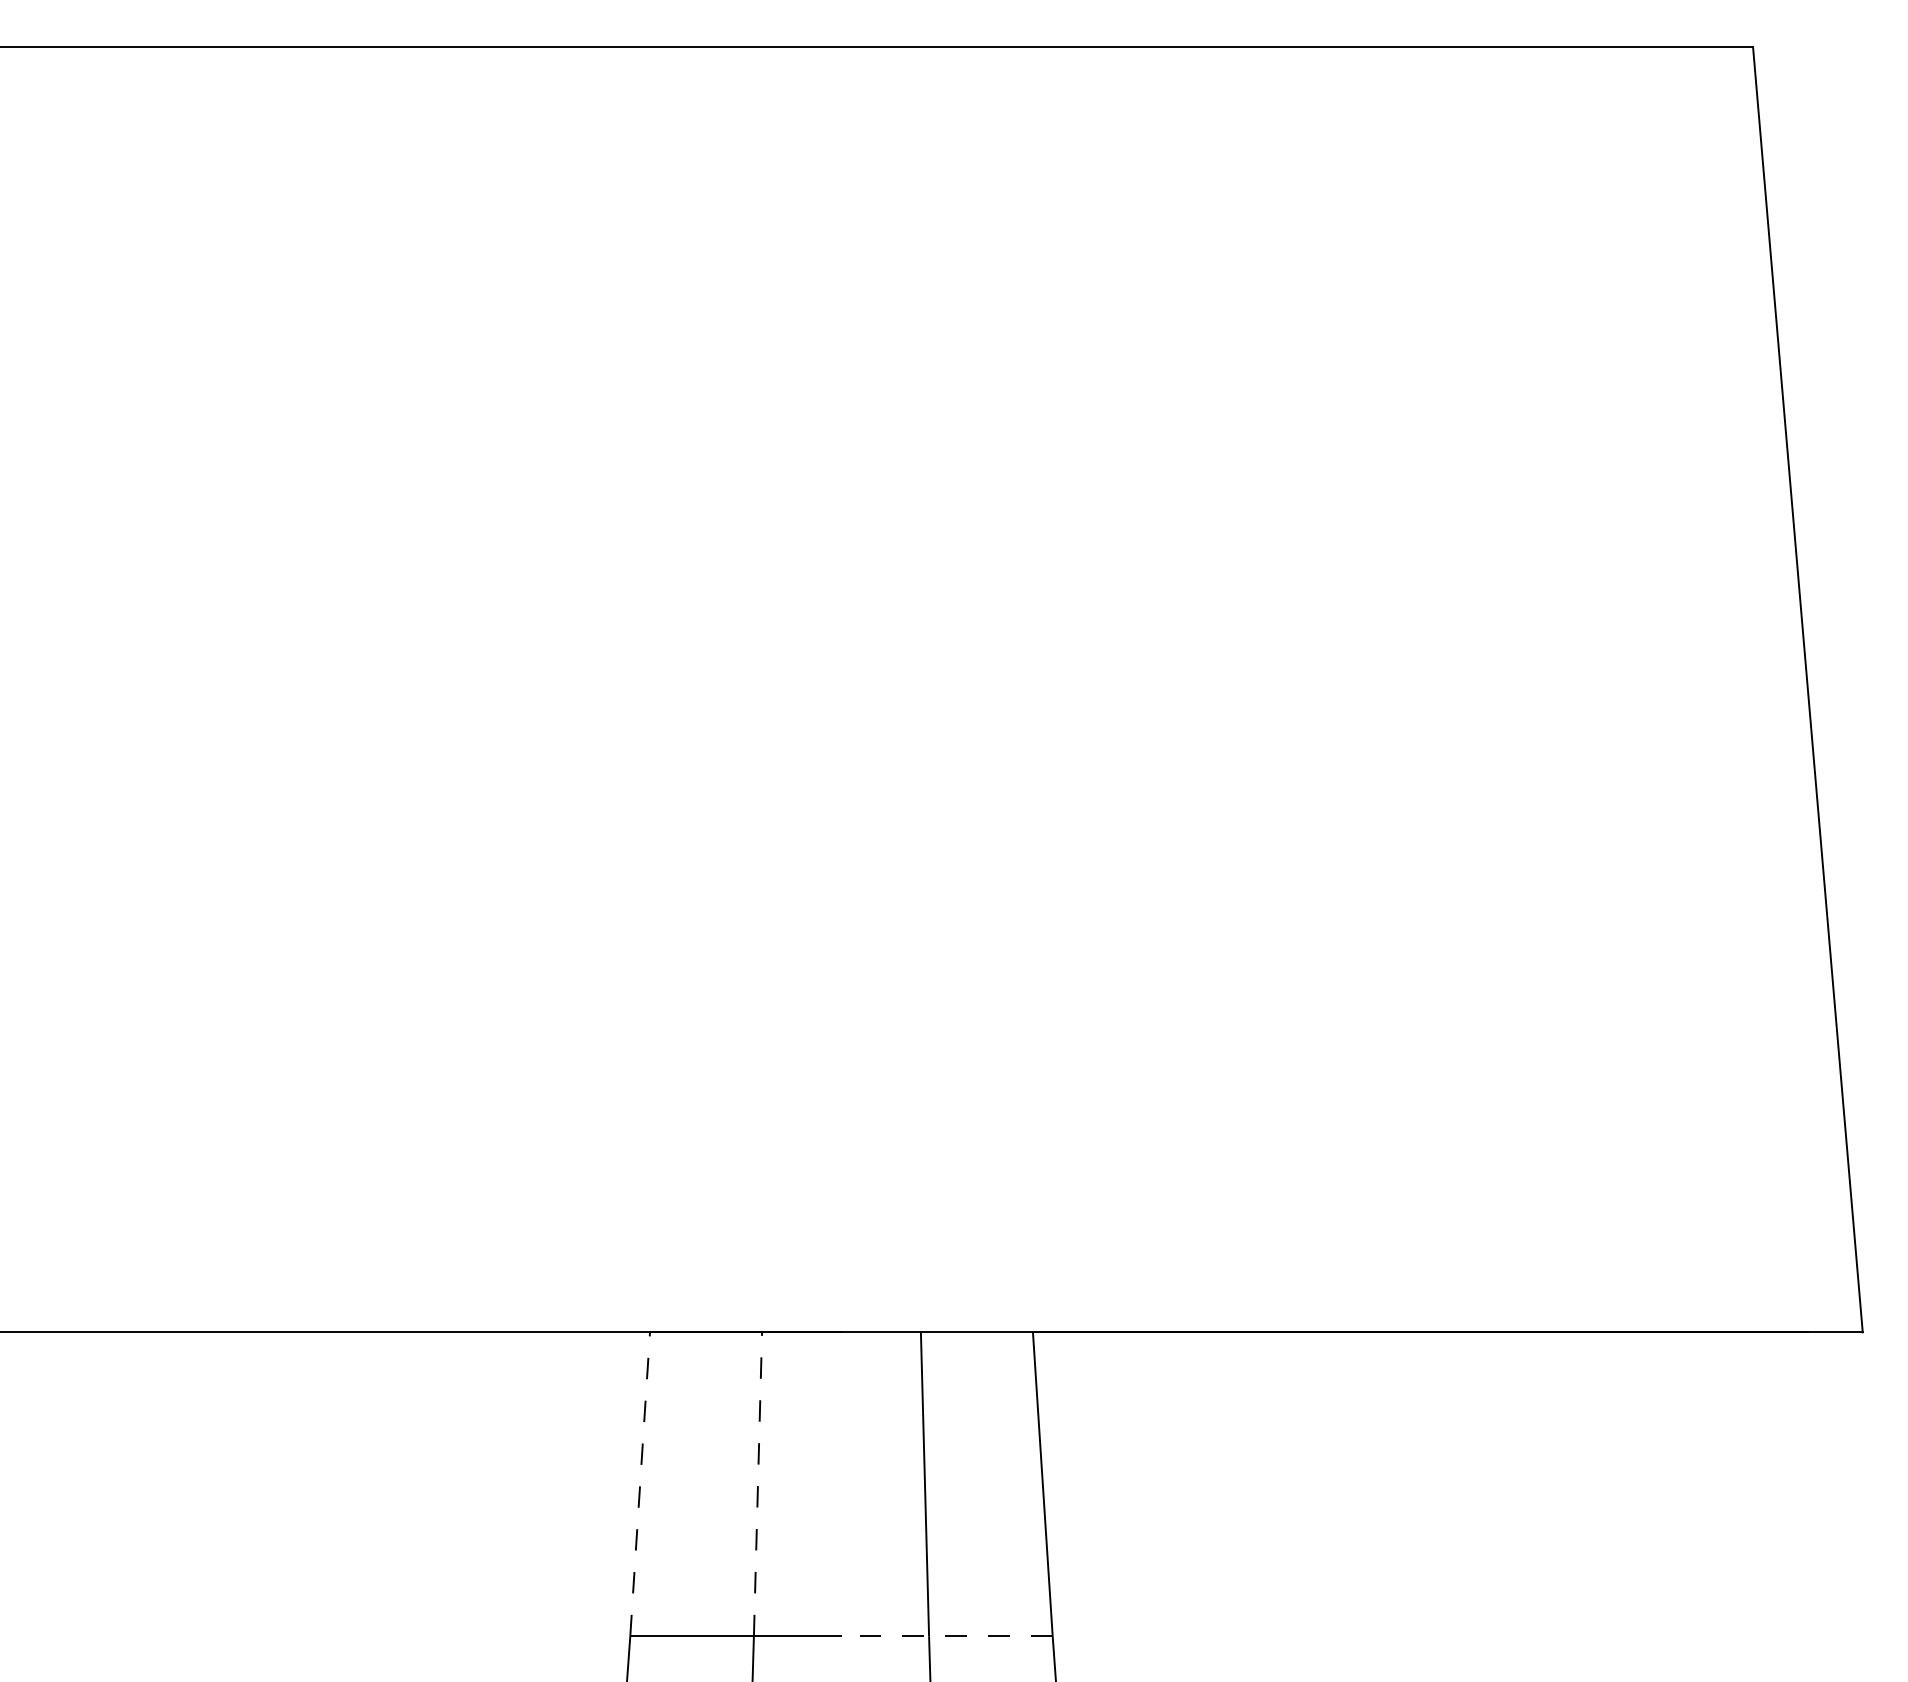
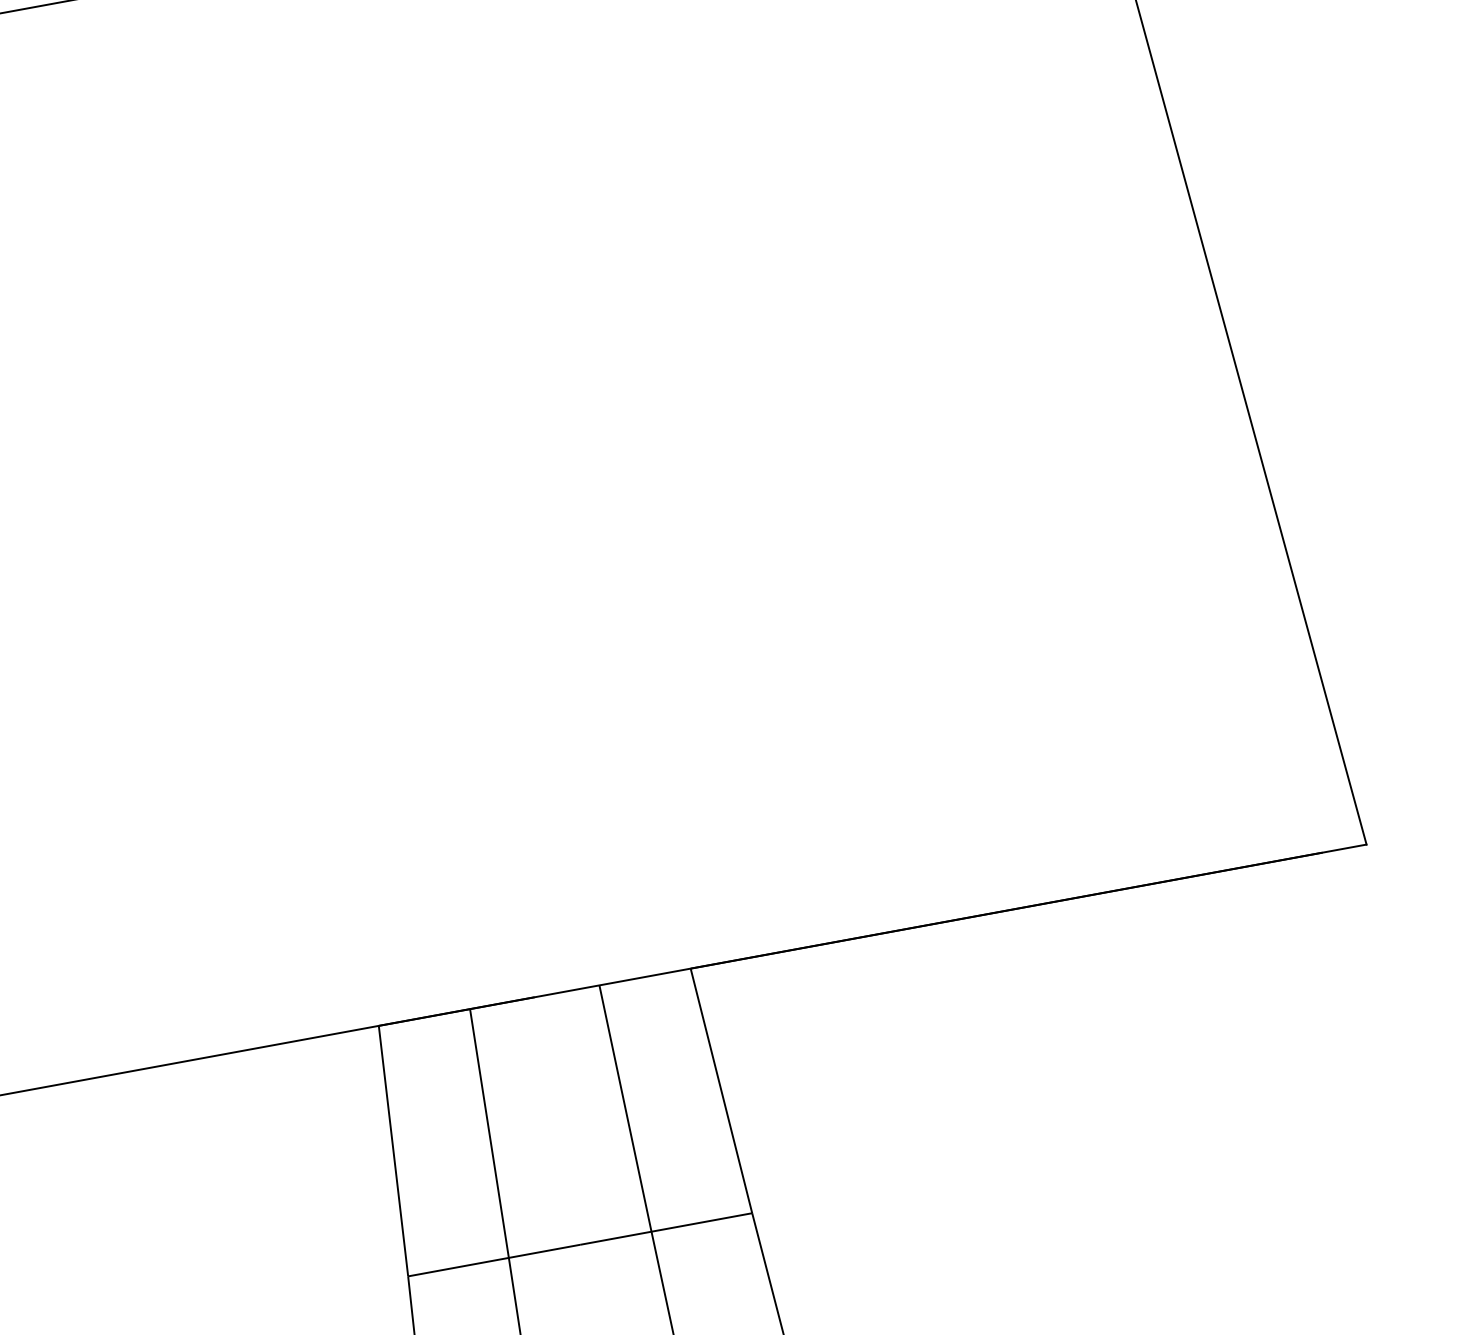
line: (640, 1483) -> (393, 1150), dashed -> solid
line: (758, 1483) -> (489, 1132), dashed -> solid
line: (947, 1636) -> (666, 1229), dashed -> solid

